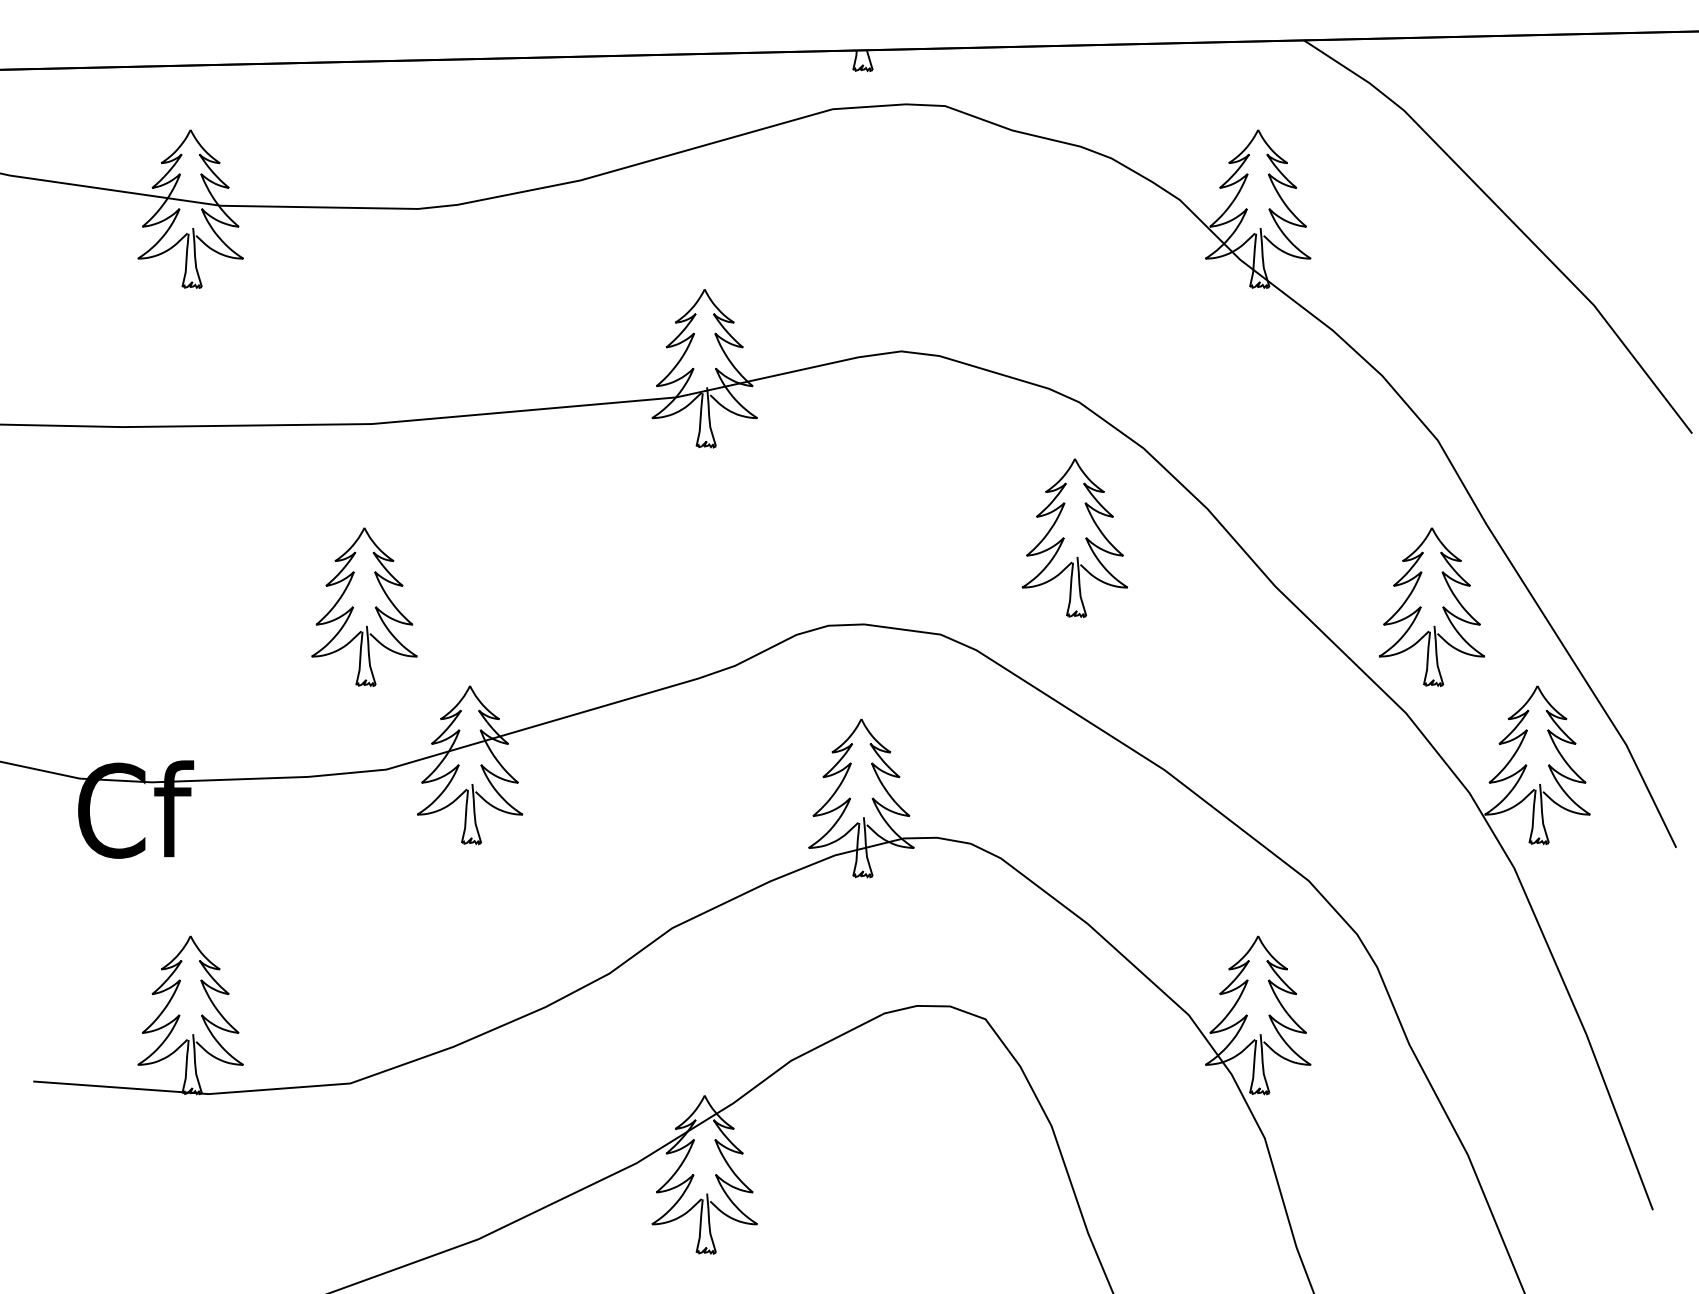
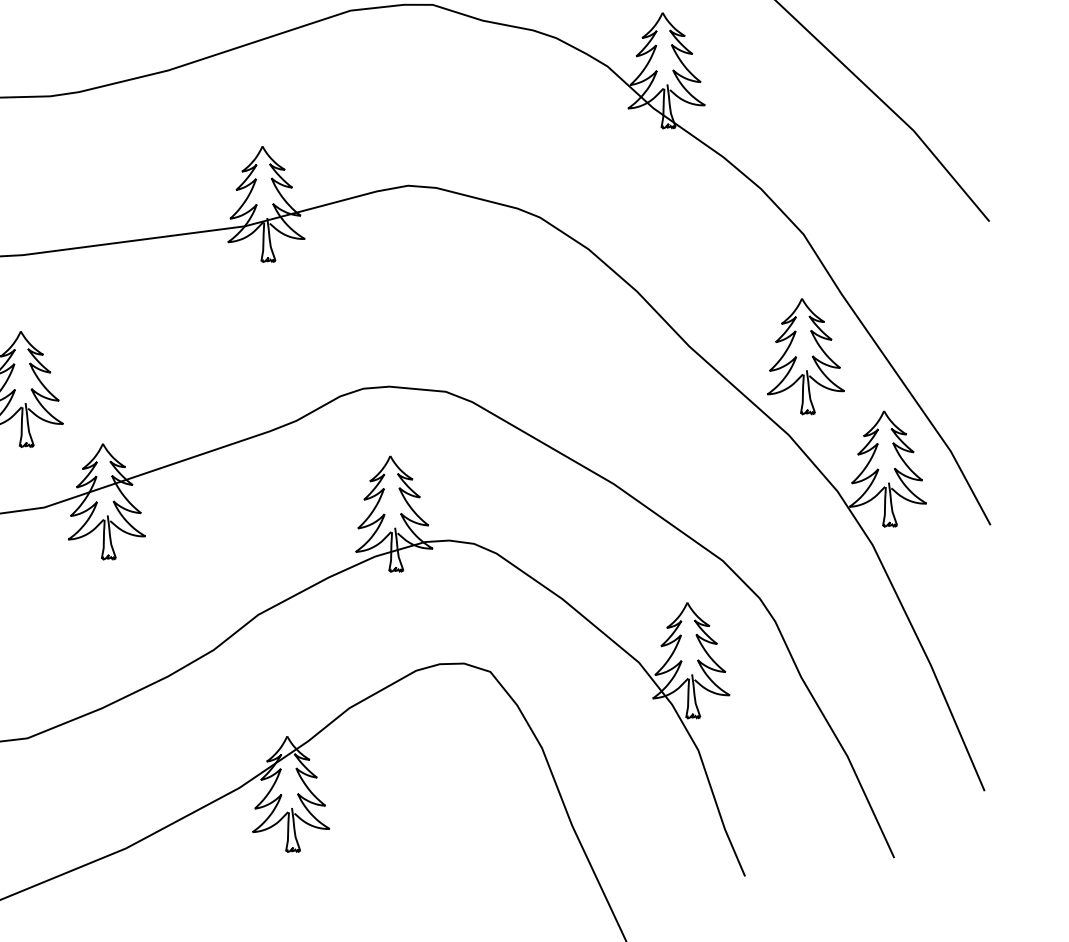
part: (1074, 538) -> (540, 317), removed

